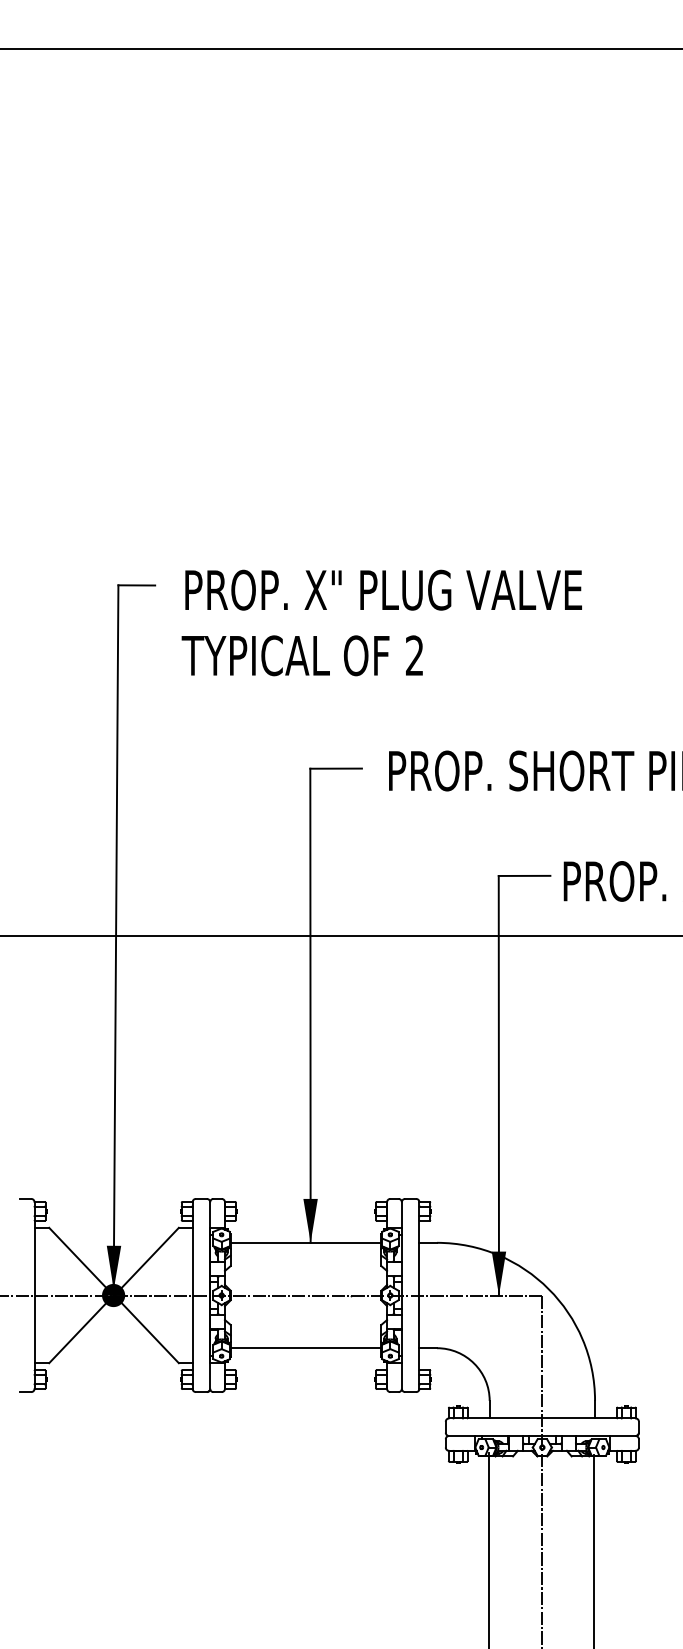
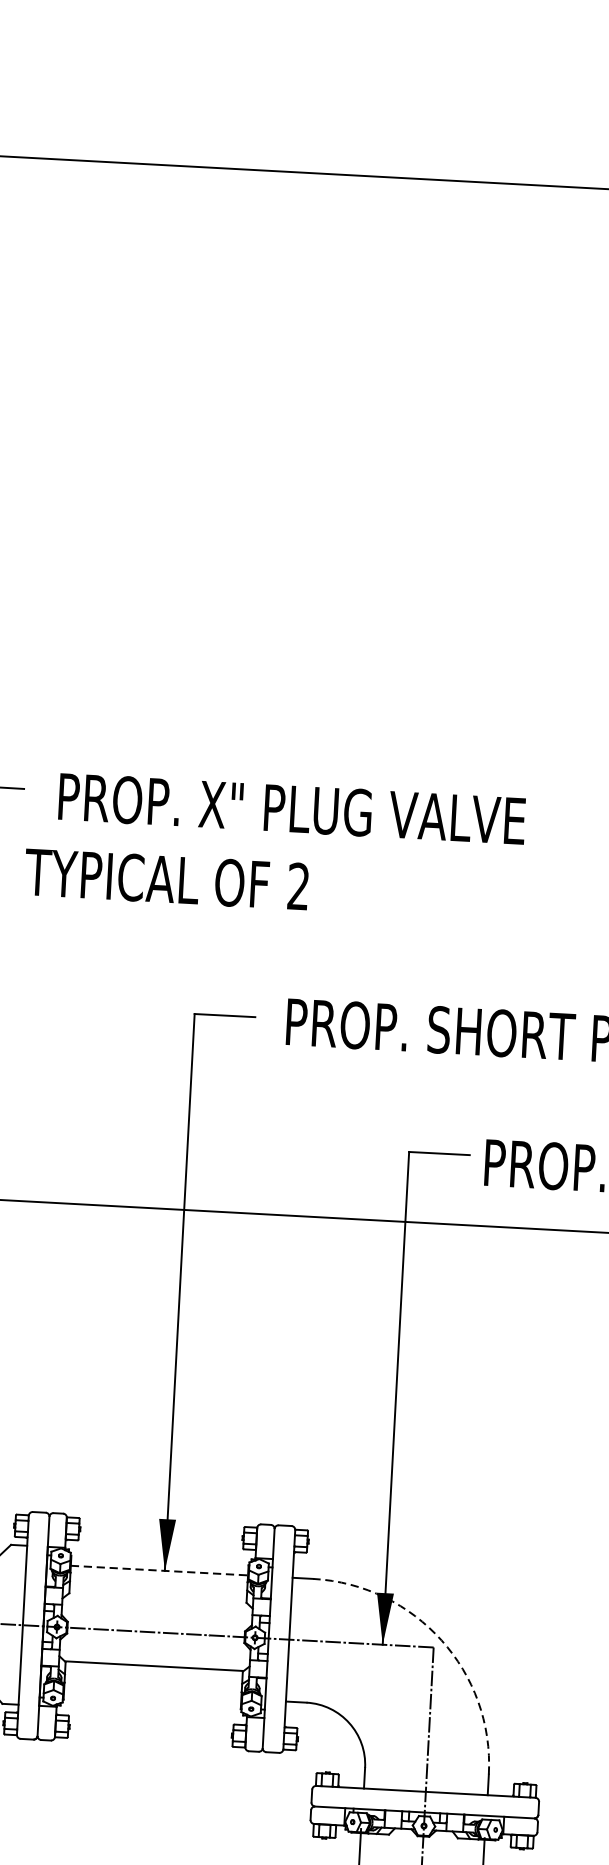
text: (301, 655) -> (165, 879), moved
line: (306, 1242) -> (160, 1570), solid -> dashed
arc: (548, 1289) -> (441, 1640), solid -> dashed
line: (305, 1348) -> (153, 1666), moved

